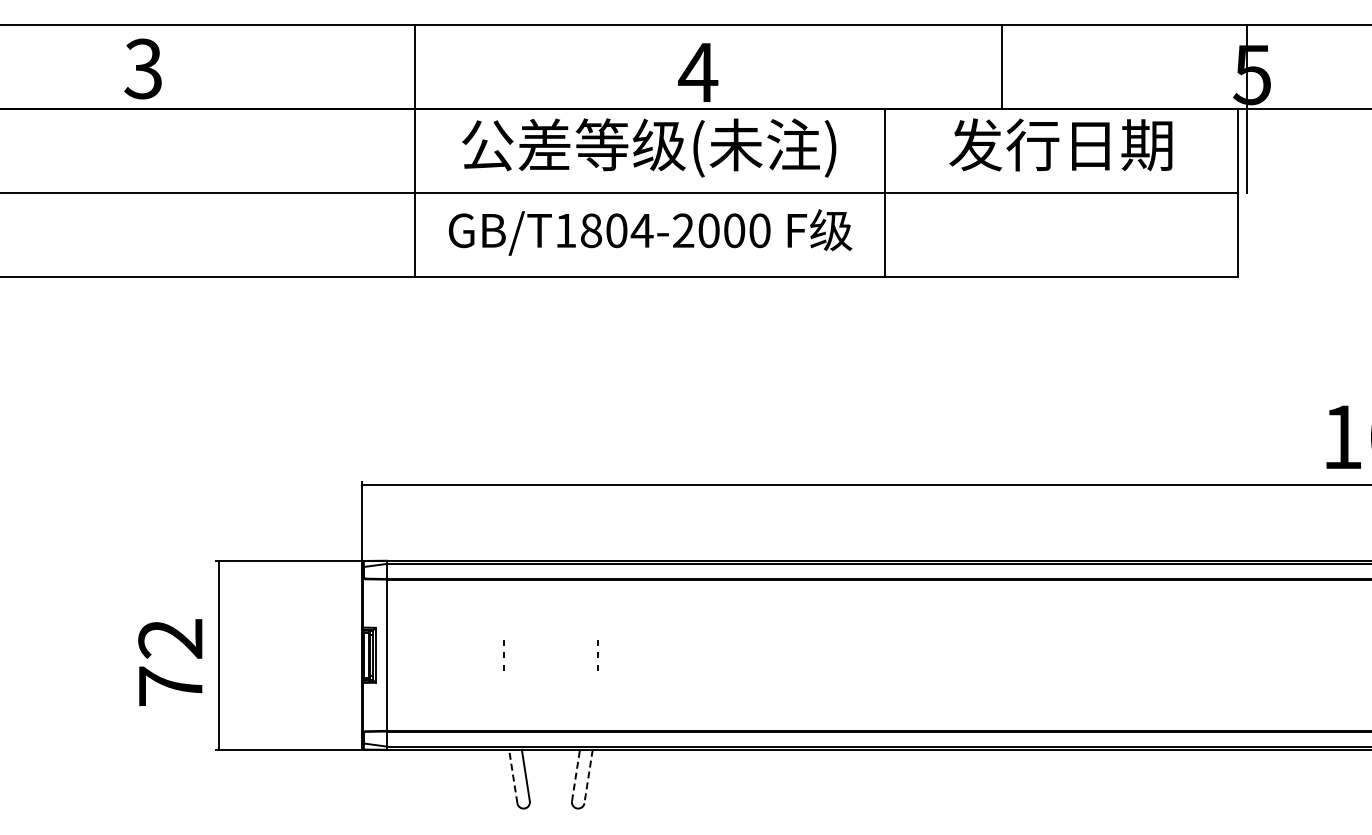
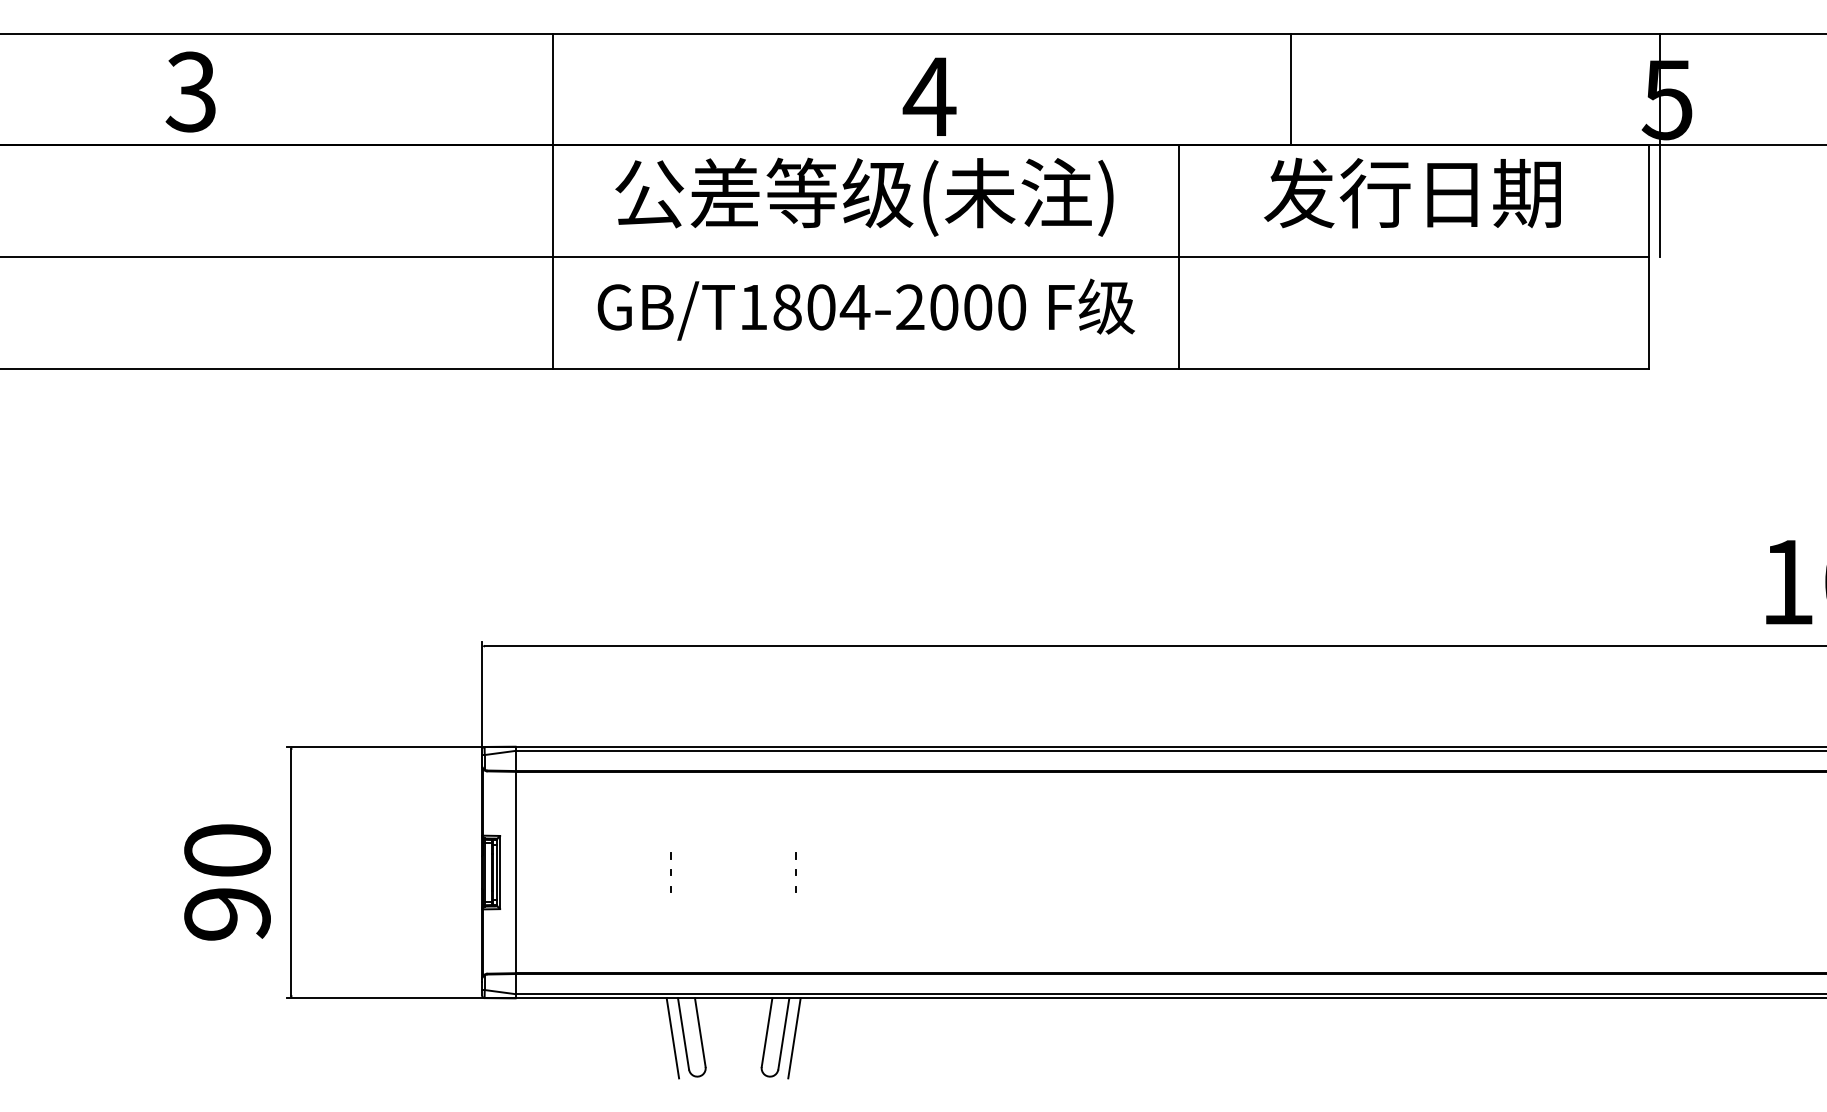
line: (1001, 67) -> (1290, 90), moved
text: (170, 662) -> (227, 882), 72 -> 90
line: (576, 775) -> (767, 1032), dashed -> solid
line: (513, 776) -> (683, 1033), dashed -> solid
line: (588, 777) -> (783, 1035), dashed -> solid
line: (504, 779) -> (671, 1037), added
line: (596, 779) -> (794, 1037), added

